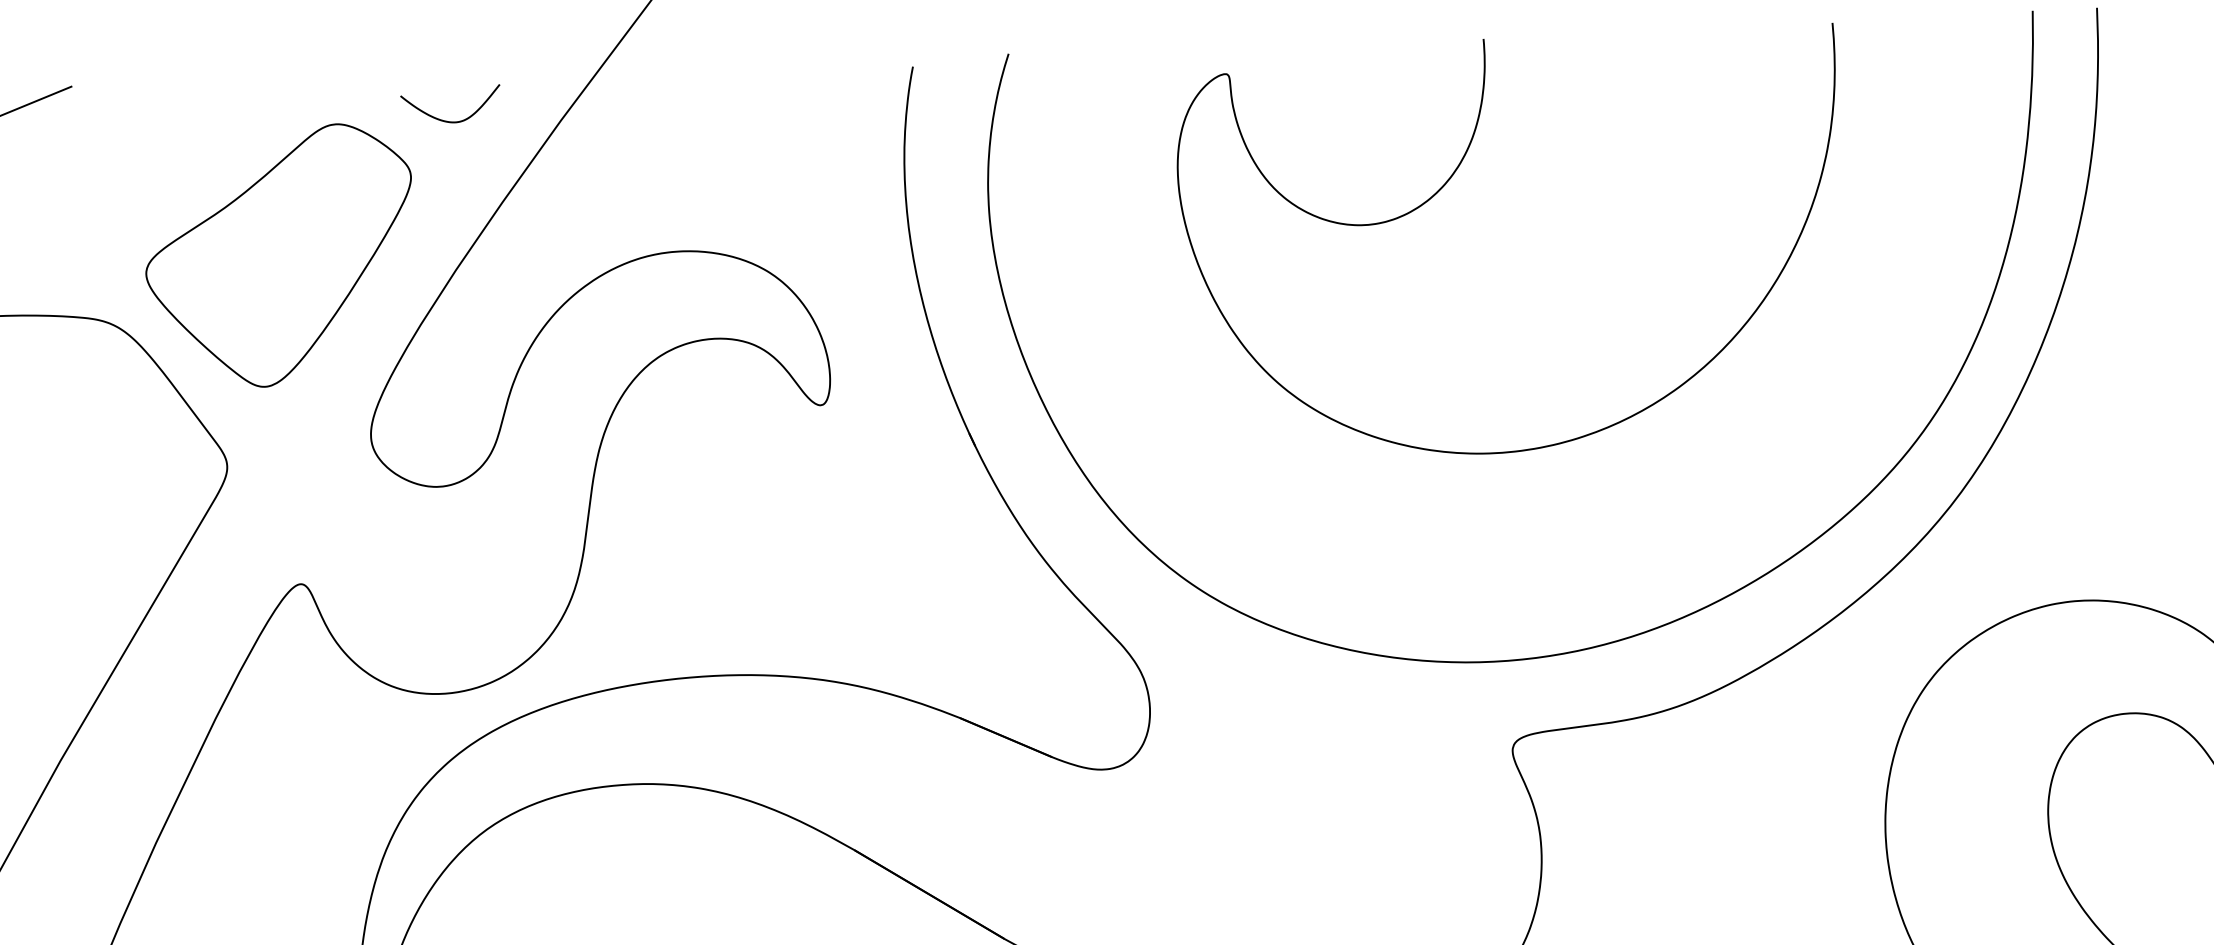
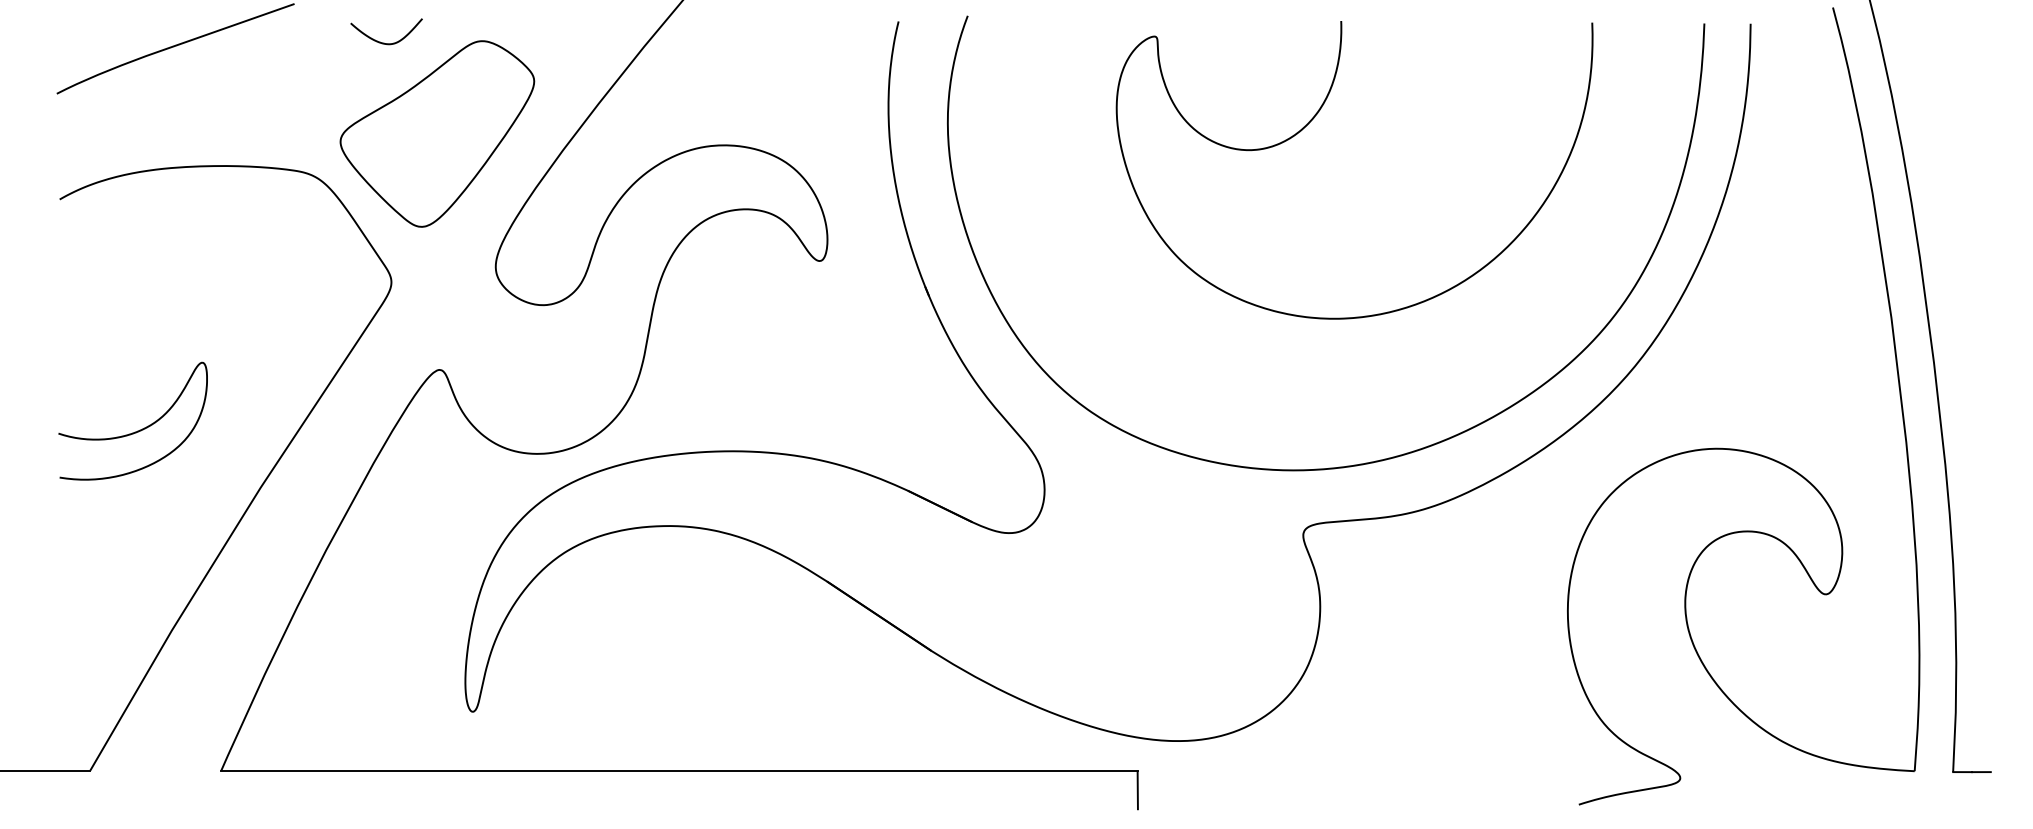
curve: (448, 120) -> (384, 42), moved
curve: (1445, 185) -> (1308, 124), moved

